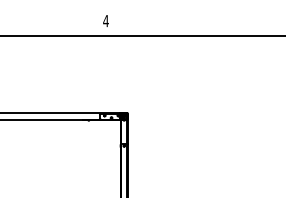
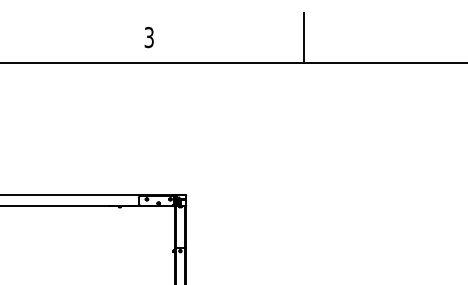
line: (196, 20) -> (304, 36), added
text: (105, 21) -> (148, 38), 4 -> 3

